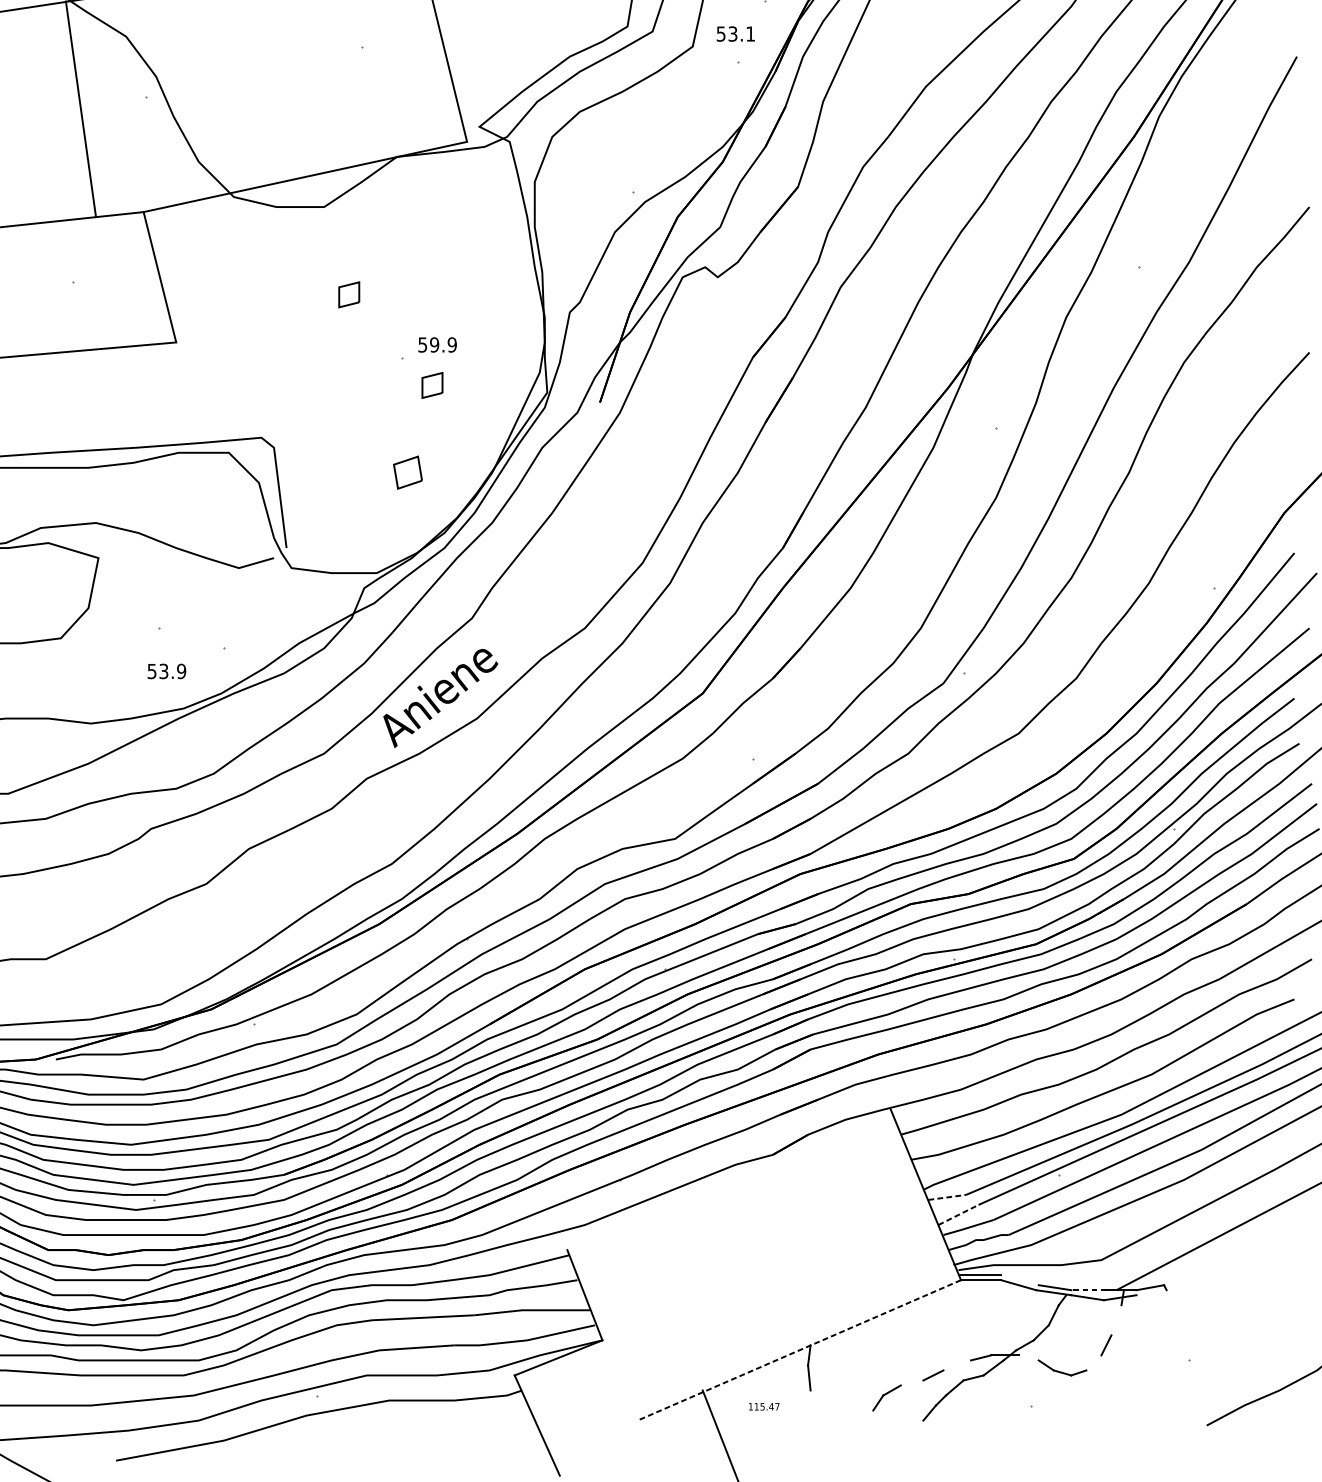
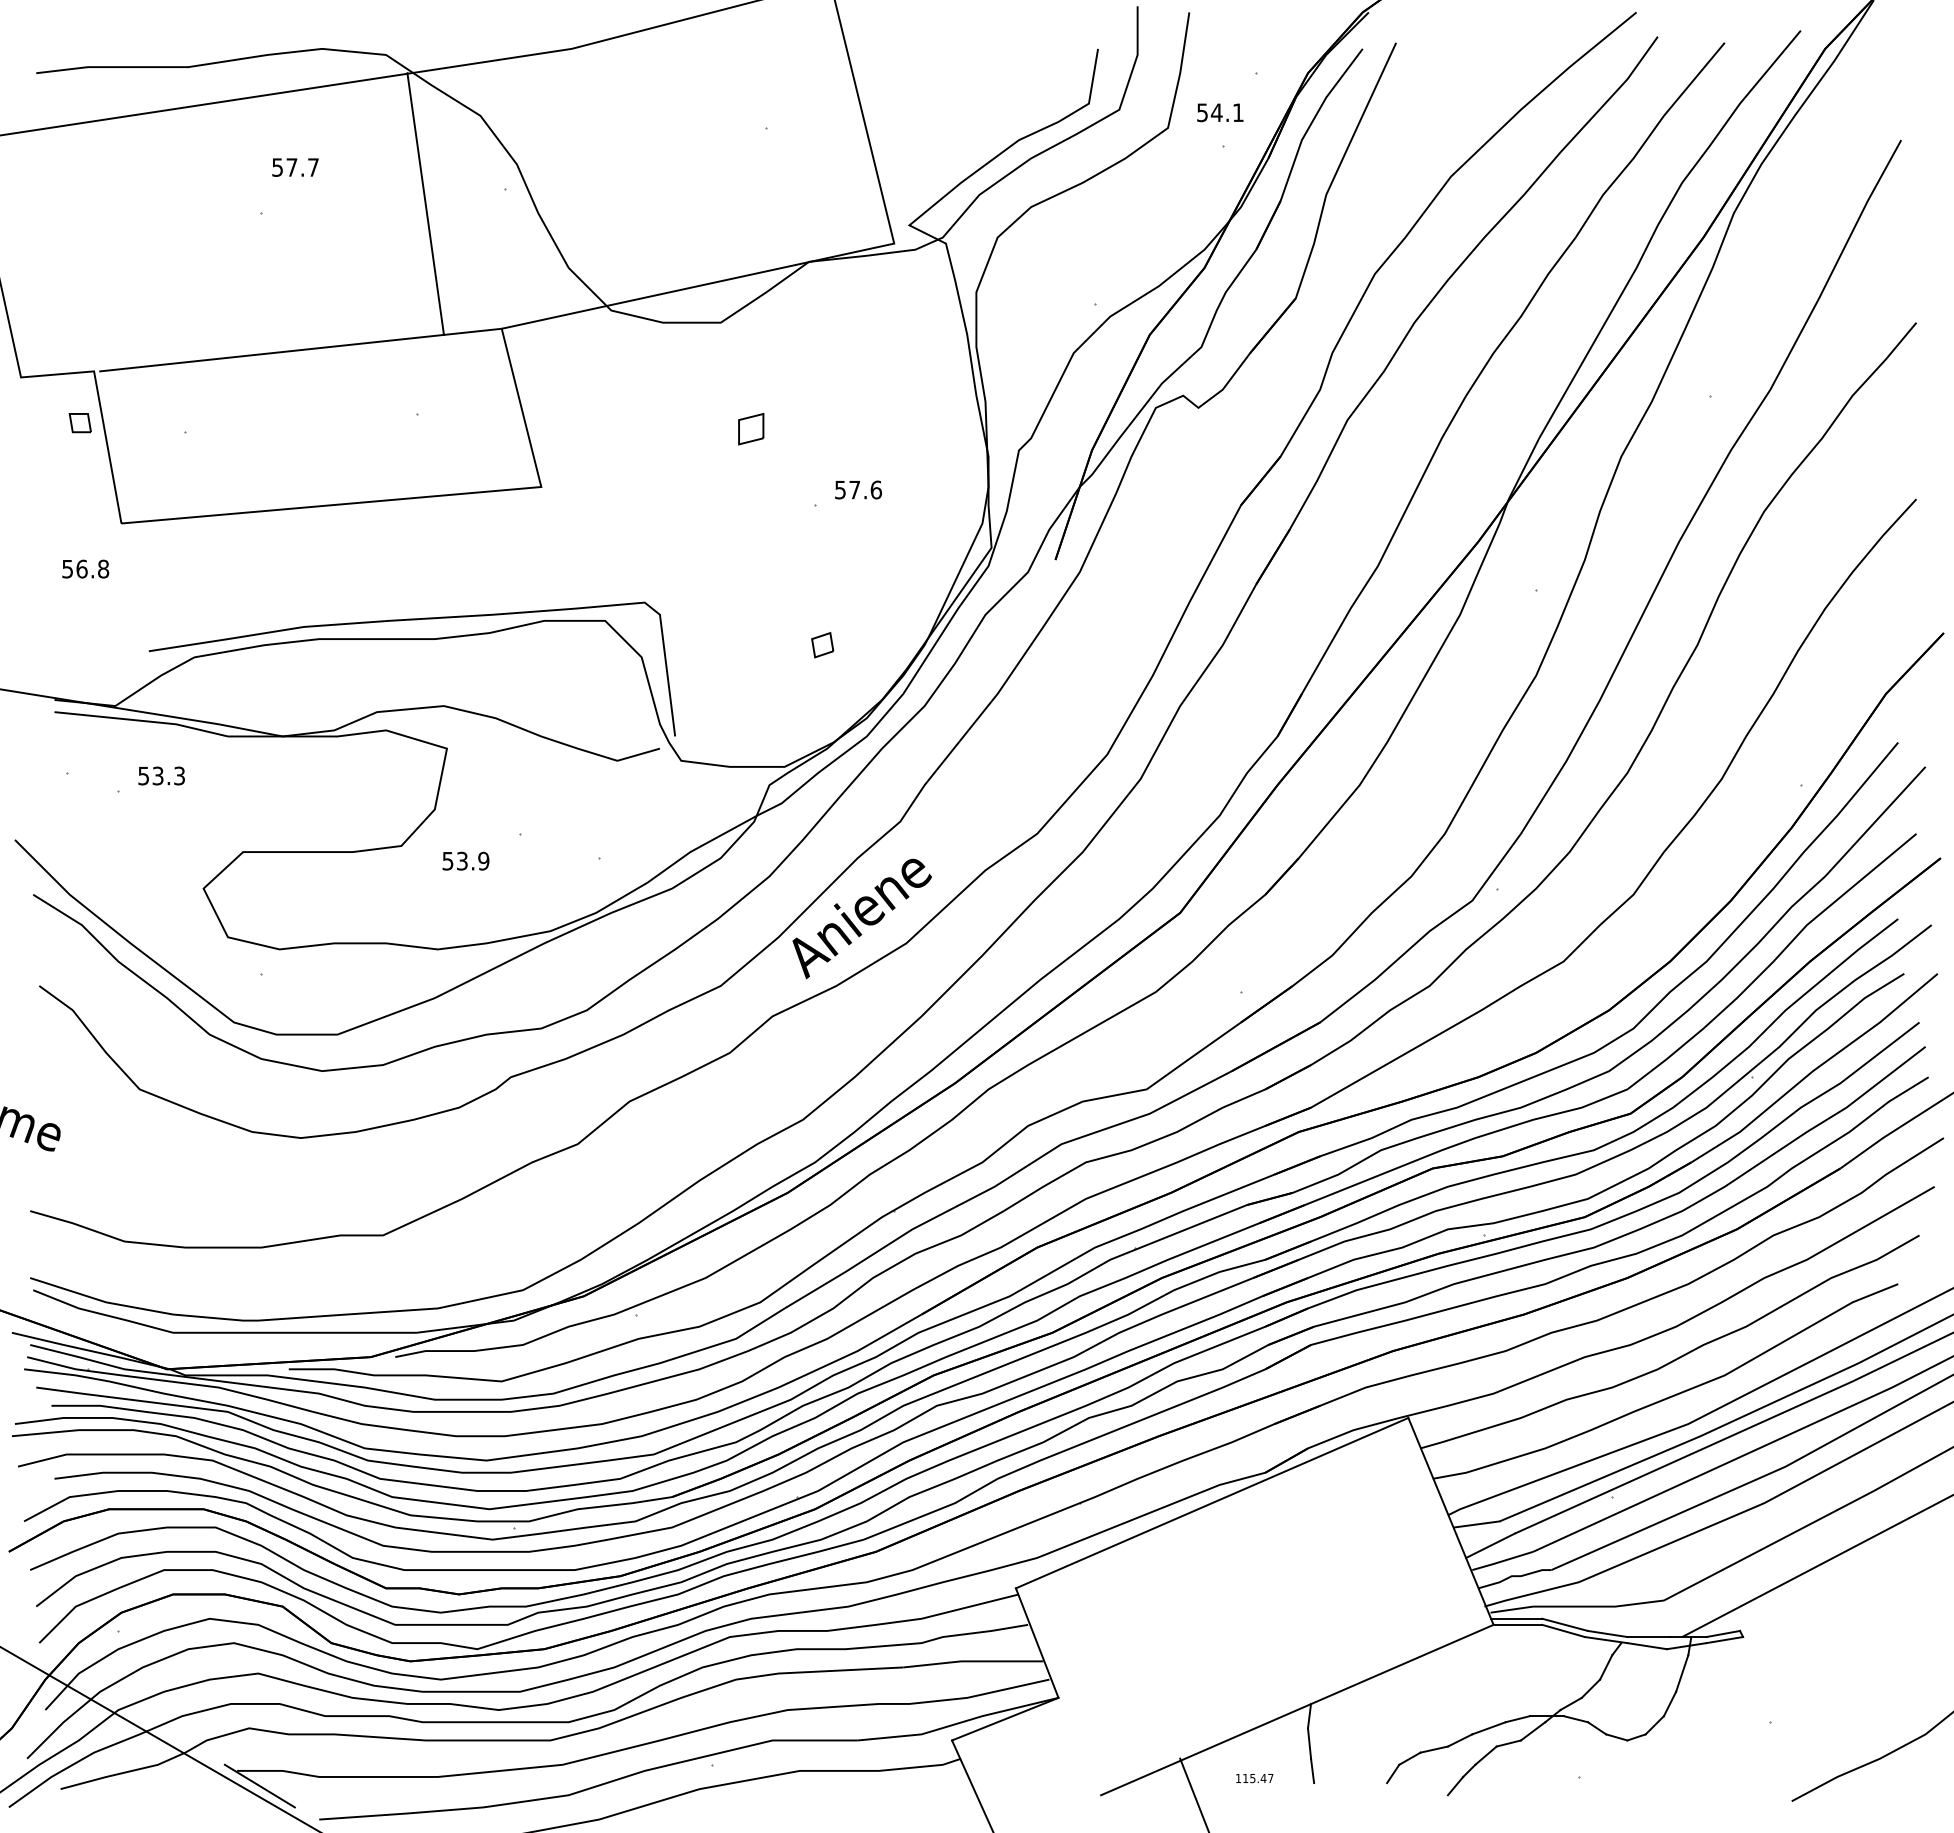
text: (732, 33) -> (1216, 112), 53.1 -> 54.1
text: (443, 344) -> (865, 489), 59.9 -> 57.6
part: (432, 385) -> (852, 539), removed
part: (407, 473) -> (822, 645), size x0.62
text: (166, 670) -> (465, 860), moved
line: (728, 1179) -> (1211, 1502), added
line: (947, 1197) -> (1477, 1524), dashed -> solid
line: (958, 1214) -> (1490, 1545), dashed -> solid
line: (1019, 1279) -> (1564, 1624), added
line: (1088, 1290) -> (1648, 1637), dashed -> solid
line: (1151, 1293) -> (1724, 1640), added
line: (1116, 1320) -> (1682, 1673), added
line: (799, 1350) -> (1297, 1710), dashed -> solid
line: (1028, 1358) -> (1575, 1719), added
line: (1093, 1363) -> (1654, 1725), added
line: (956, 1365) -> (1488, 1728), added
line: (911, 1382) -> (1433, 1749), added
line: (811, 1400) -> (1312, 1770), added

